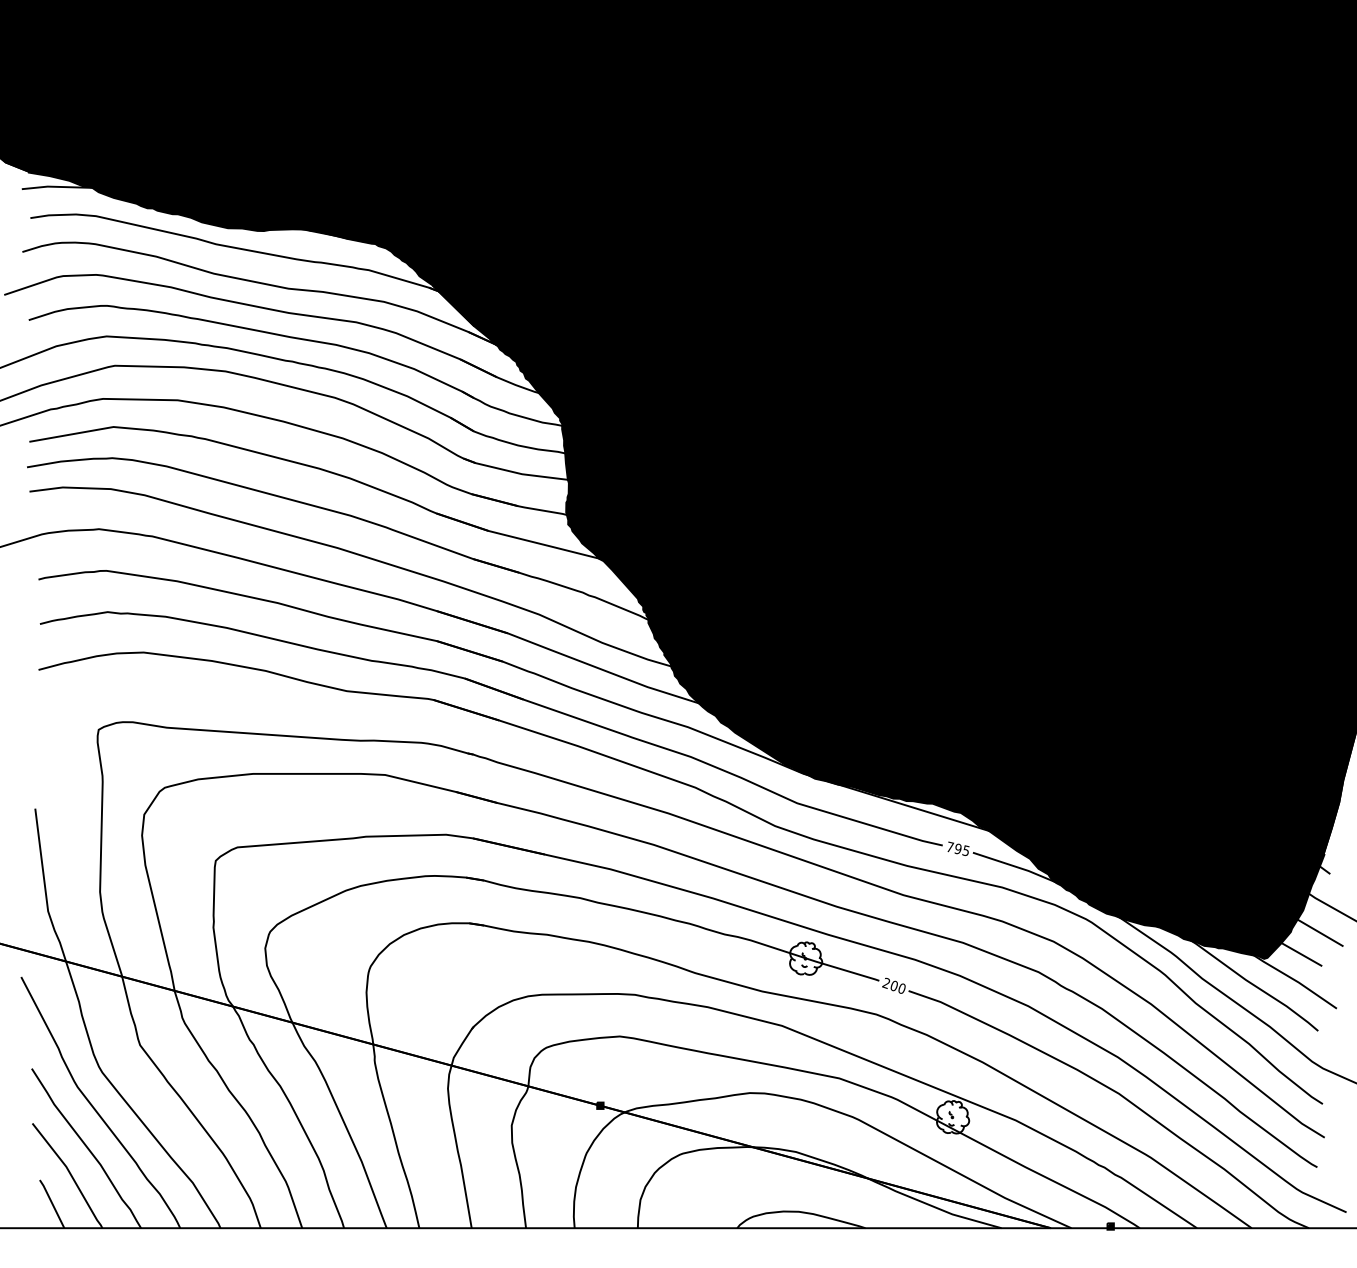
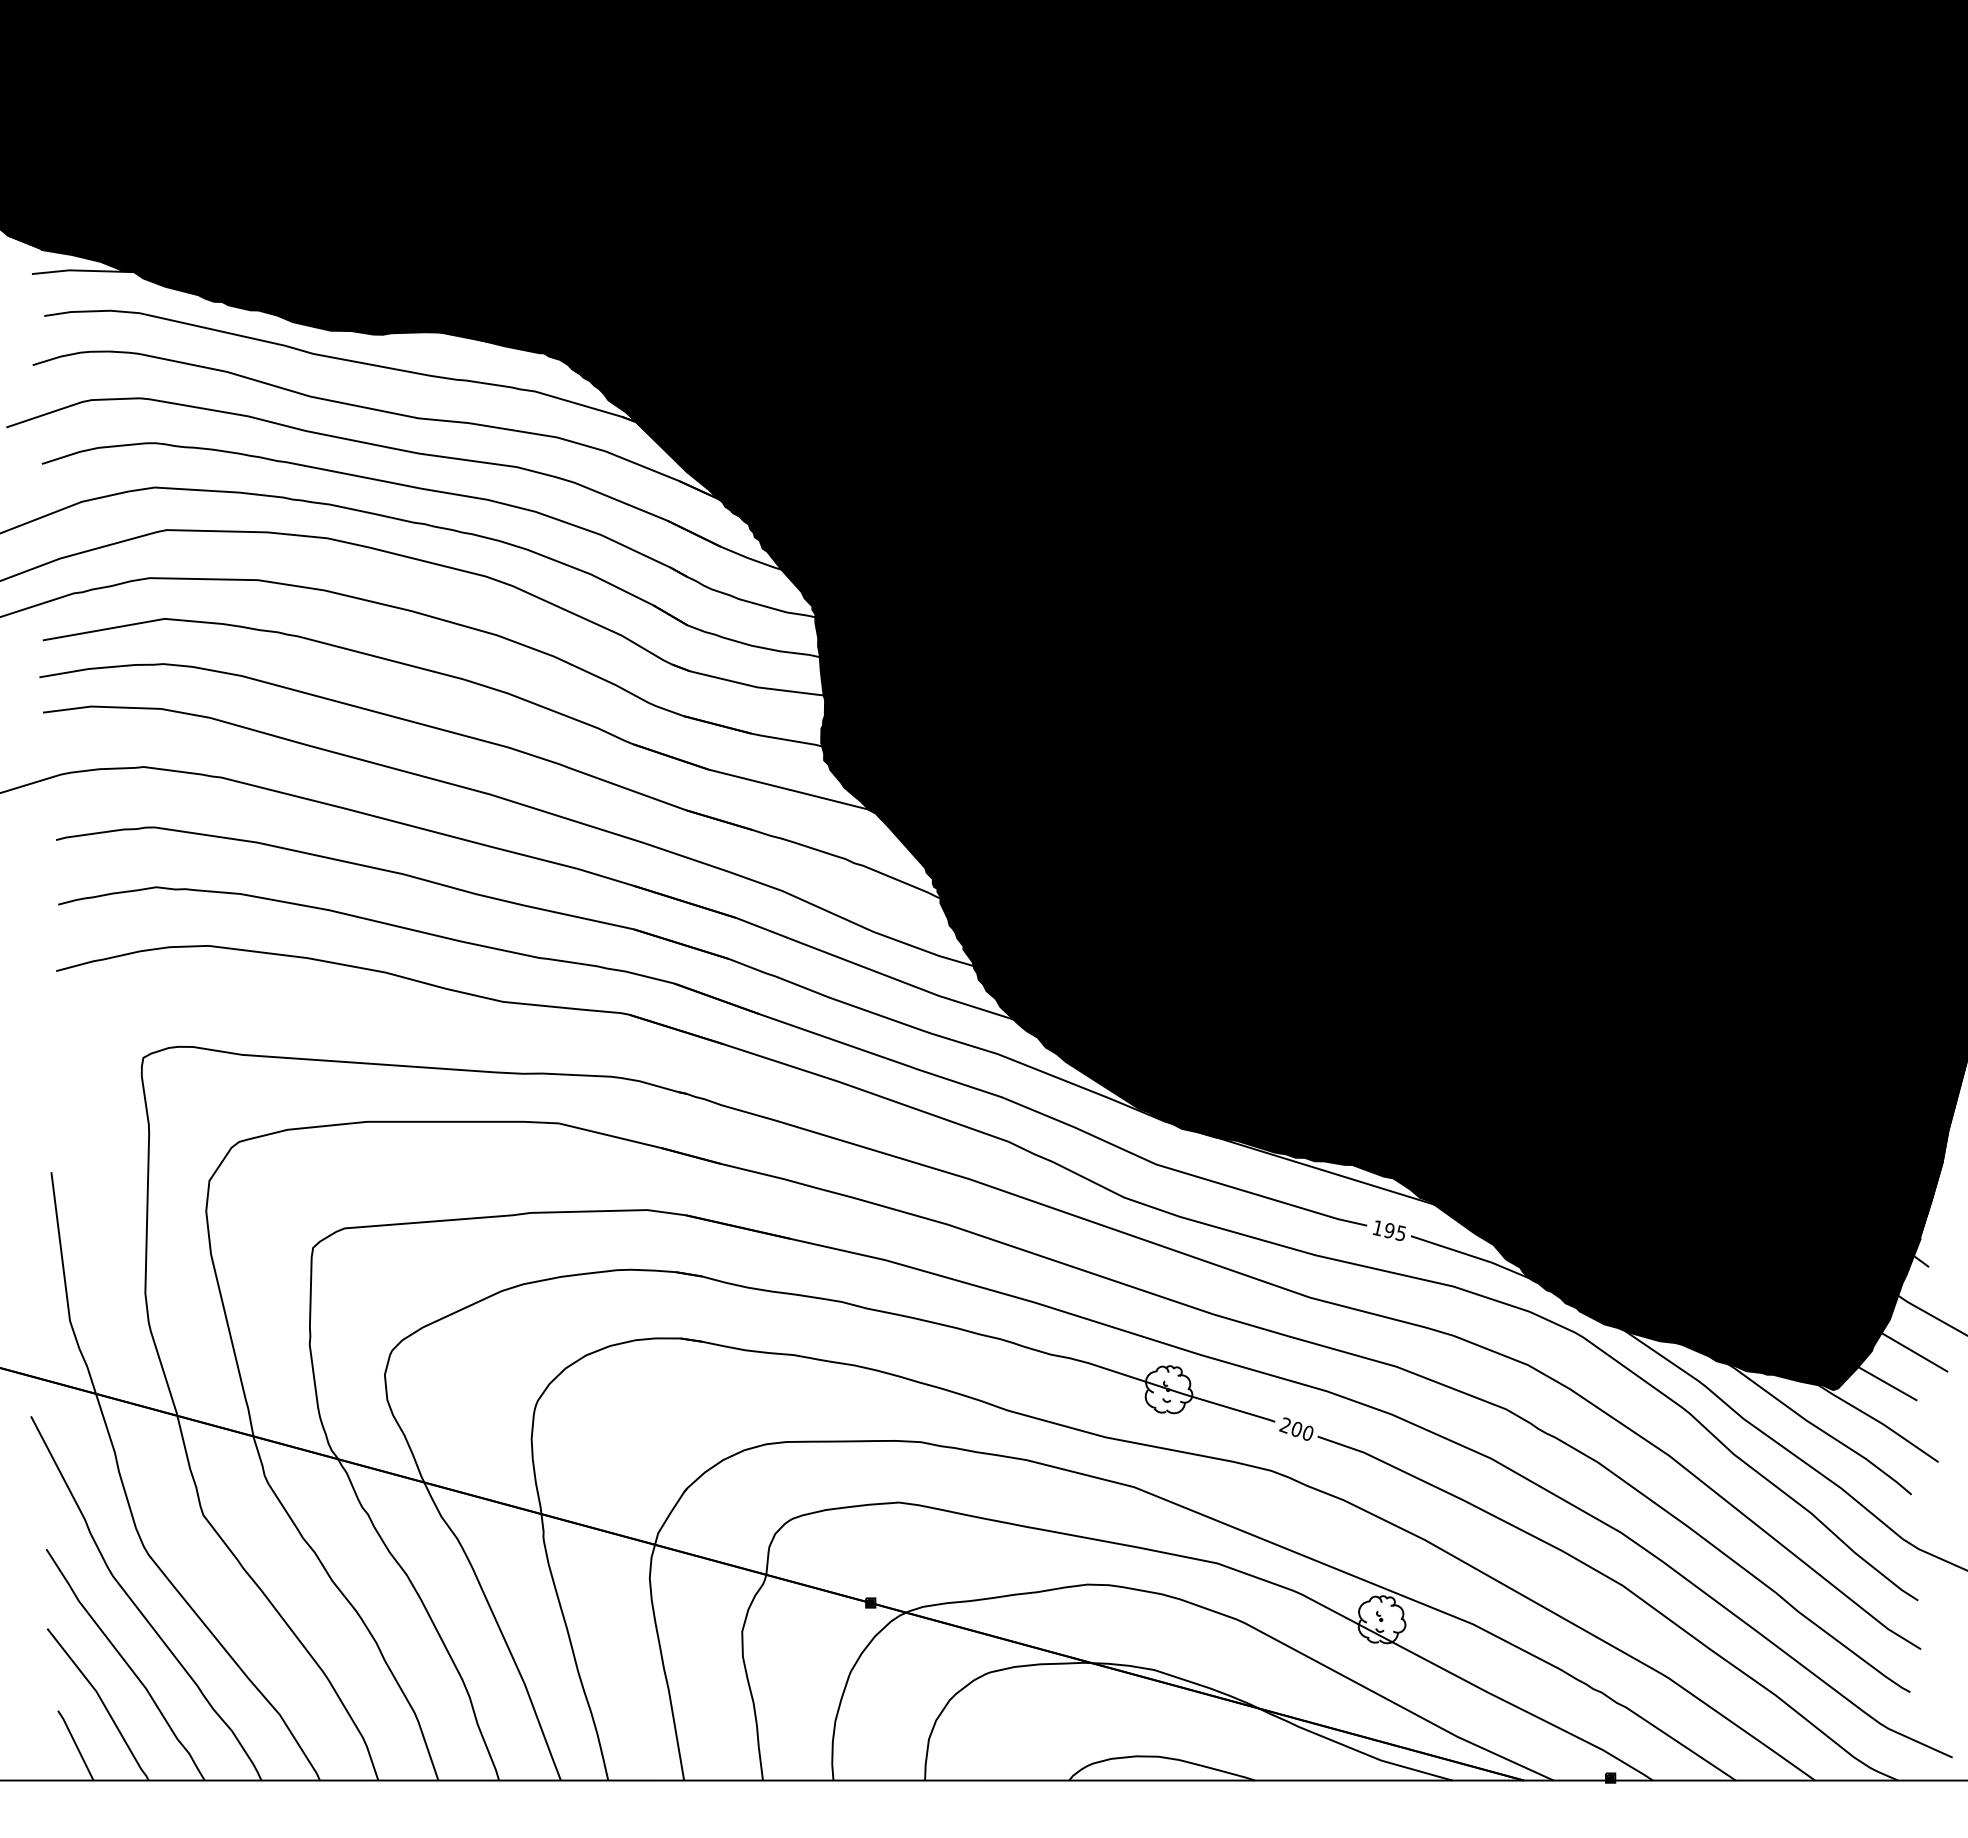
text: (950, 846) -> (1378, 1227), 795 -> 195

